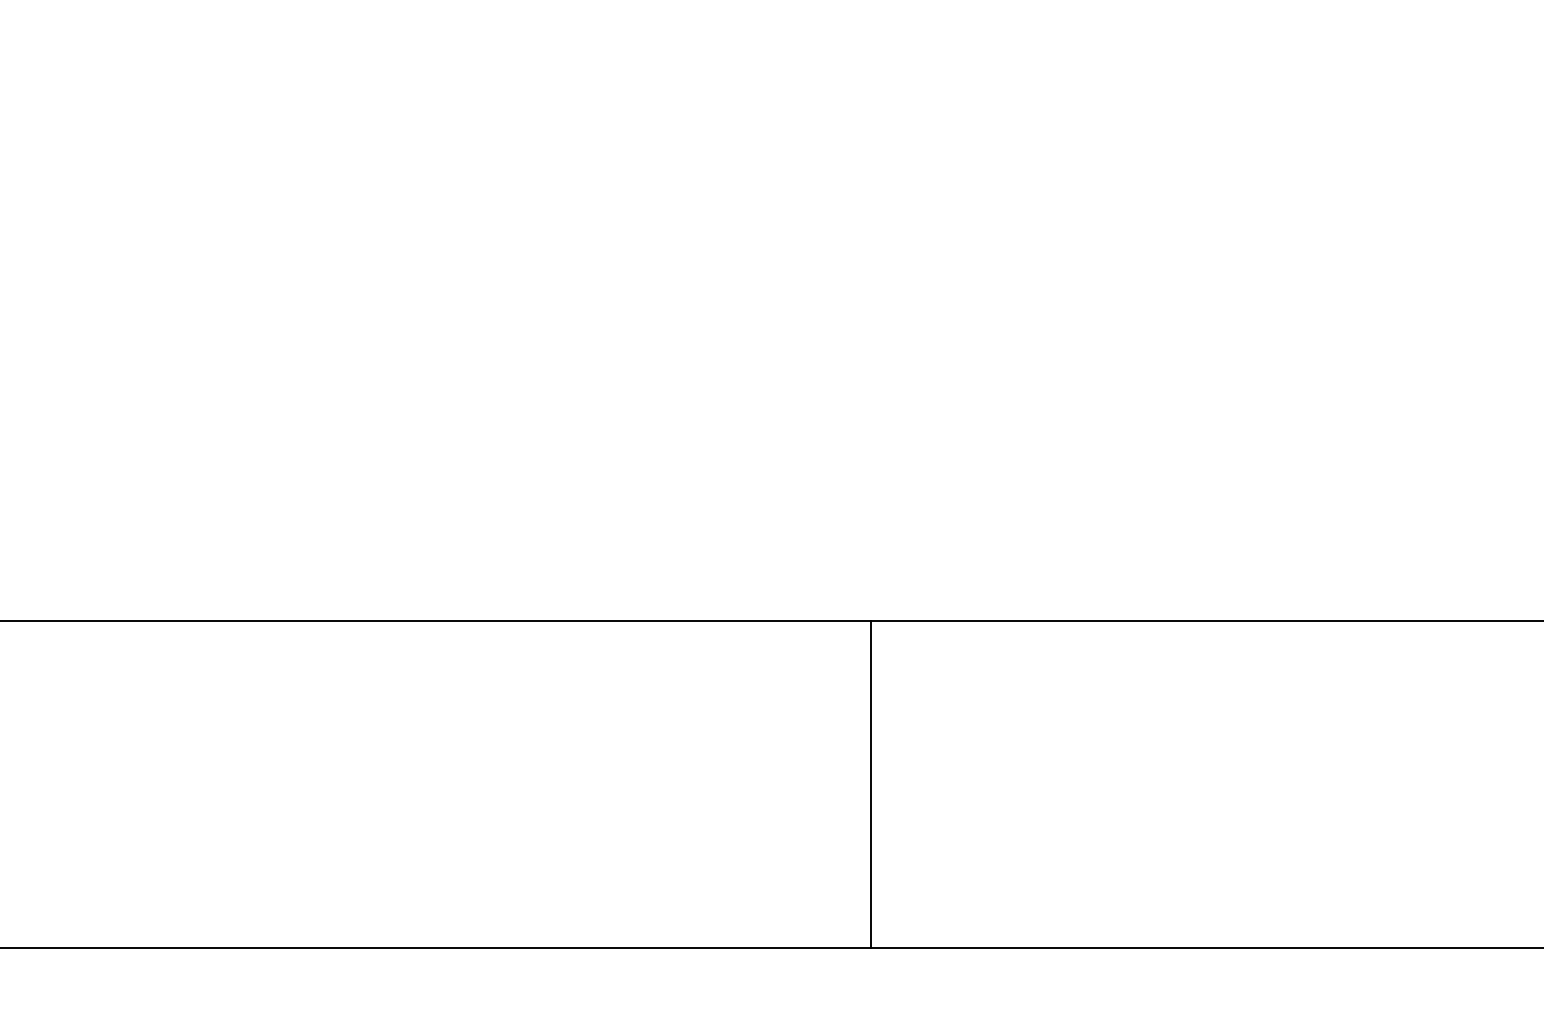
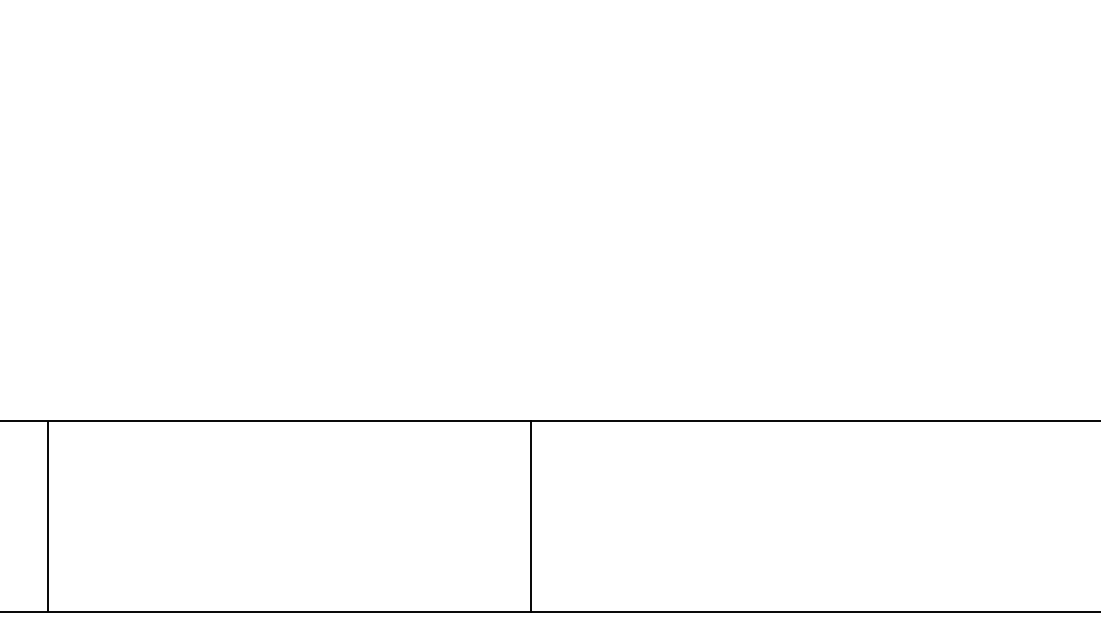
line: (870, 783) -> (530, 516), moved

